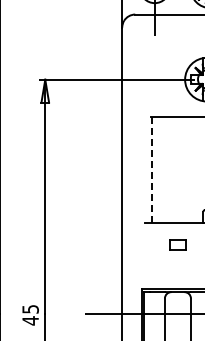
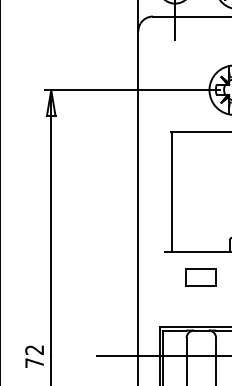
line: (151, 170) -> (171, 193), dashed -> solid
part: (177, 244) -> (200, 276), size x1.67
text: (30, 315) -> (34, 357), 45 -> 72

